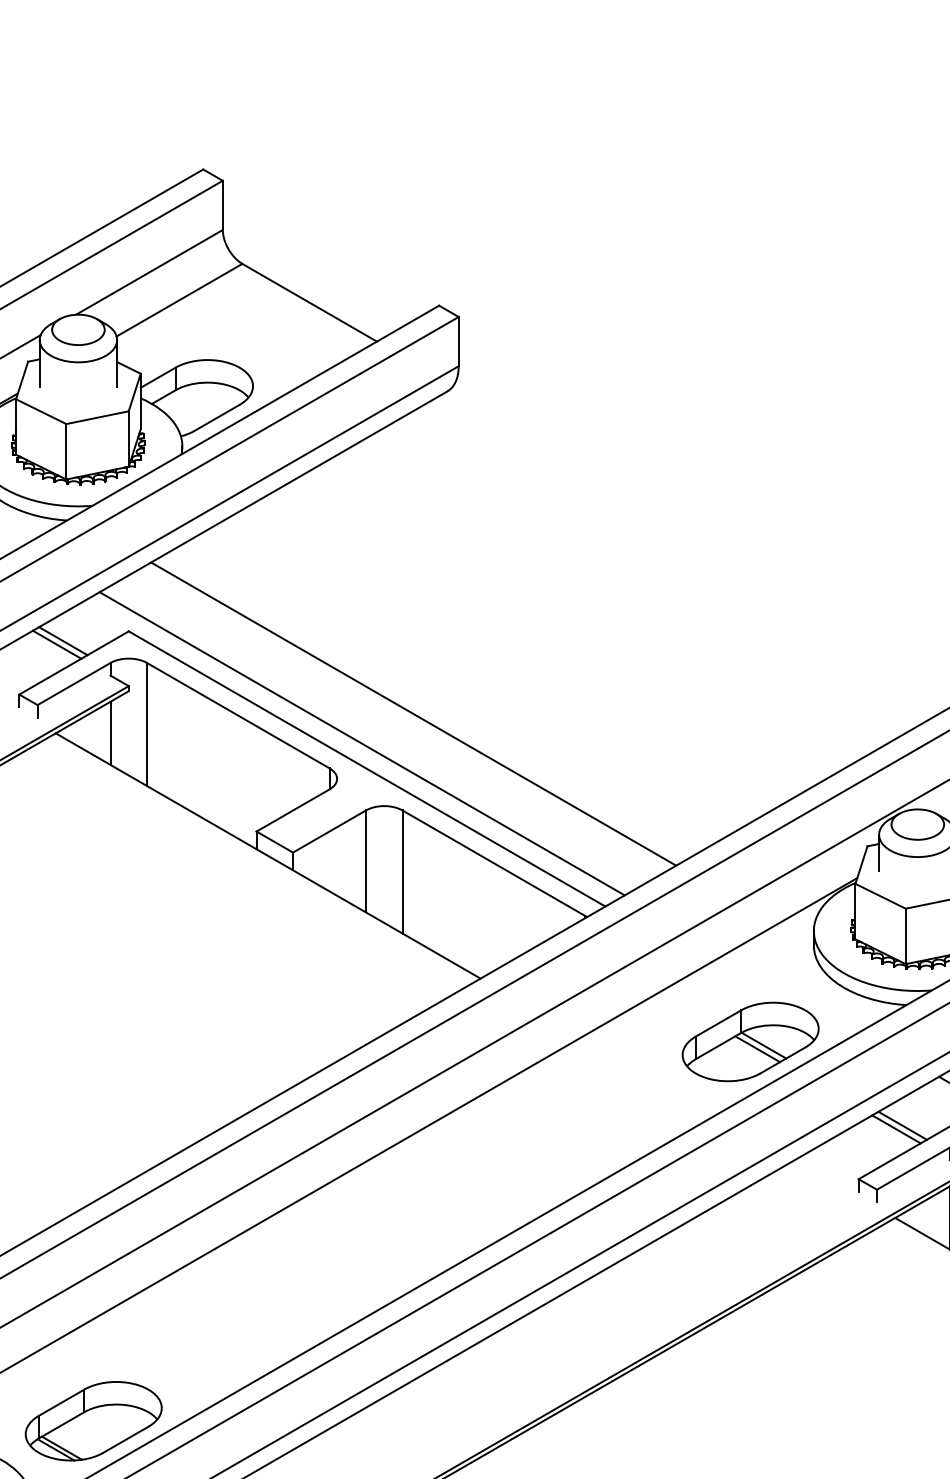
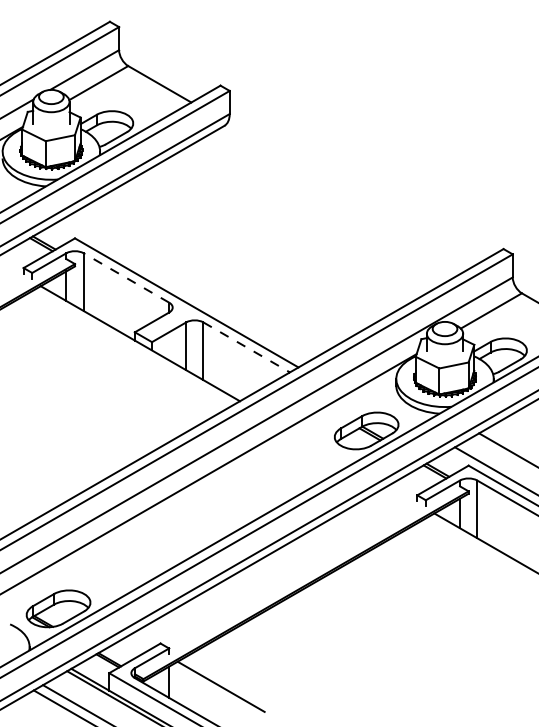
line: (236, 714) -> (125, 277), solid -> dashed
line: (413, 714) -> (208, 277), removed
line: (362, 744) -> (184, 291), removed
line: (494, 863) -> (246, 347), solid -> dashed

